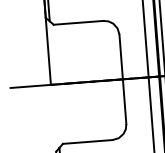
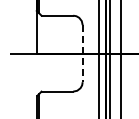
line: (122, 79) -> (82, 53), solid -> dashed

